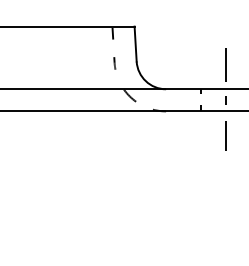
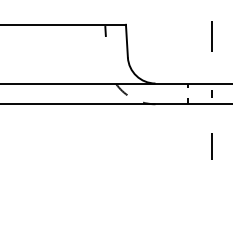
part: (114, 63) -> (107, 59), removed
line: (225, 64) -> (211, 36), moved
line: (225, 136) -> (211, 146), moved

